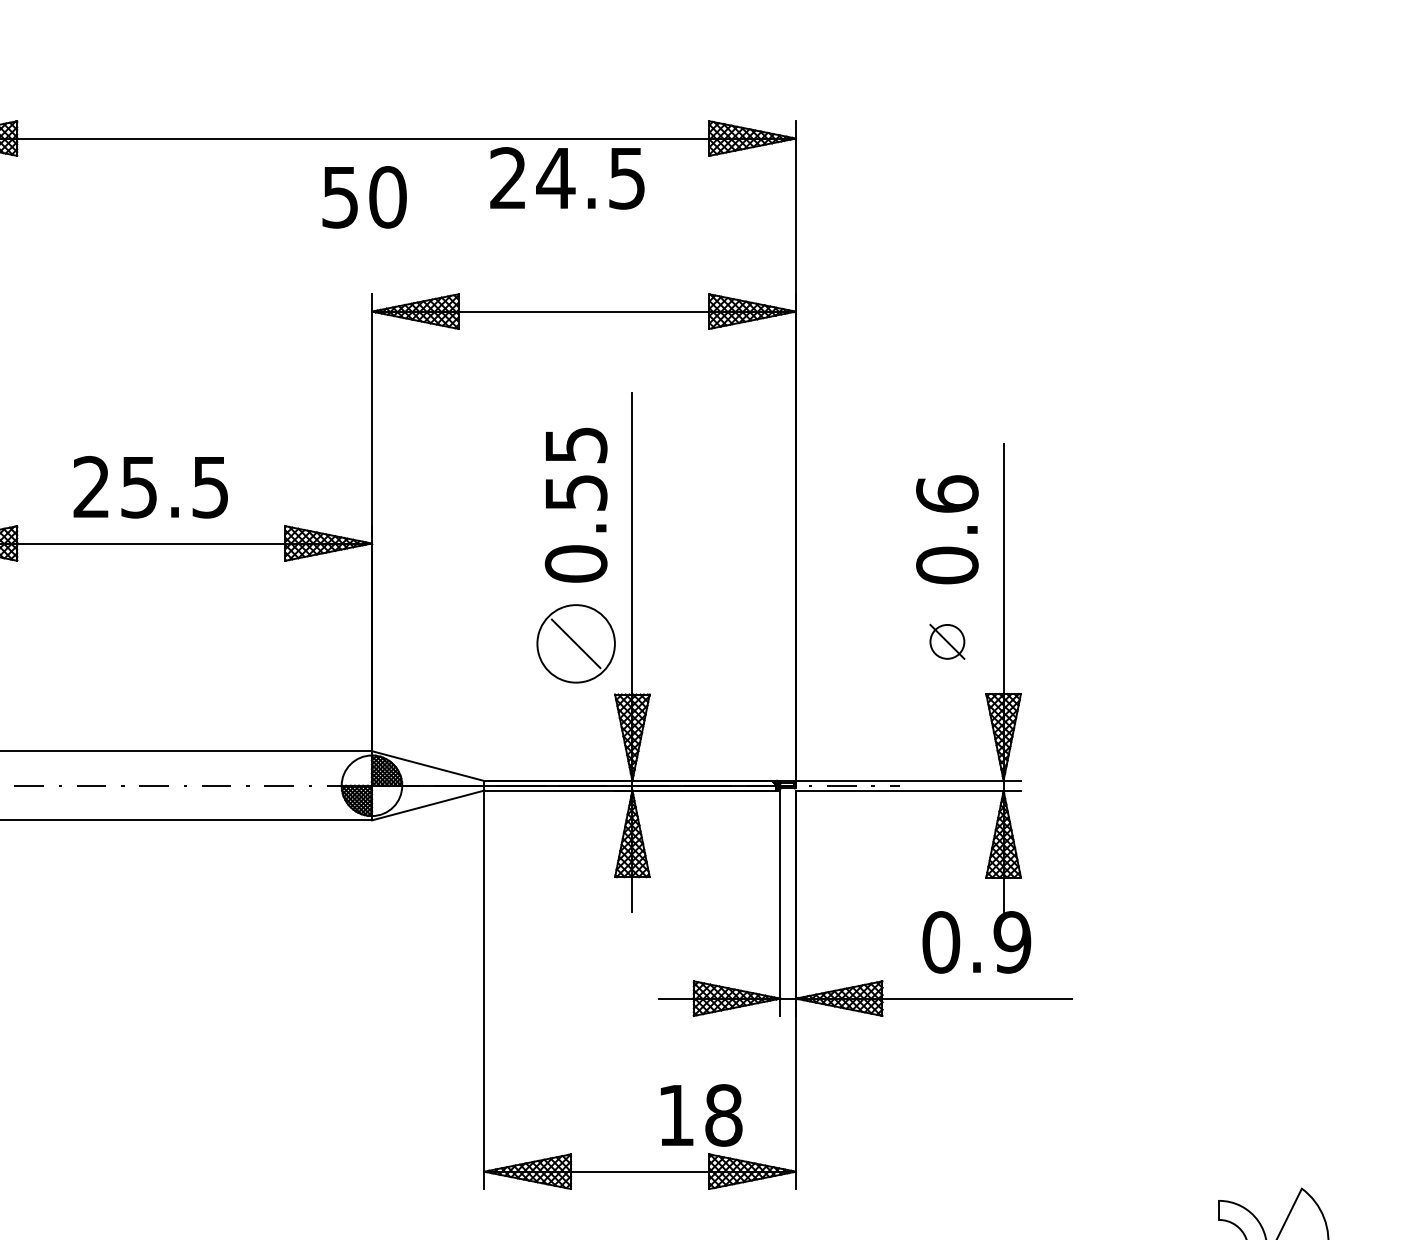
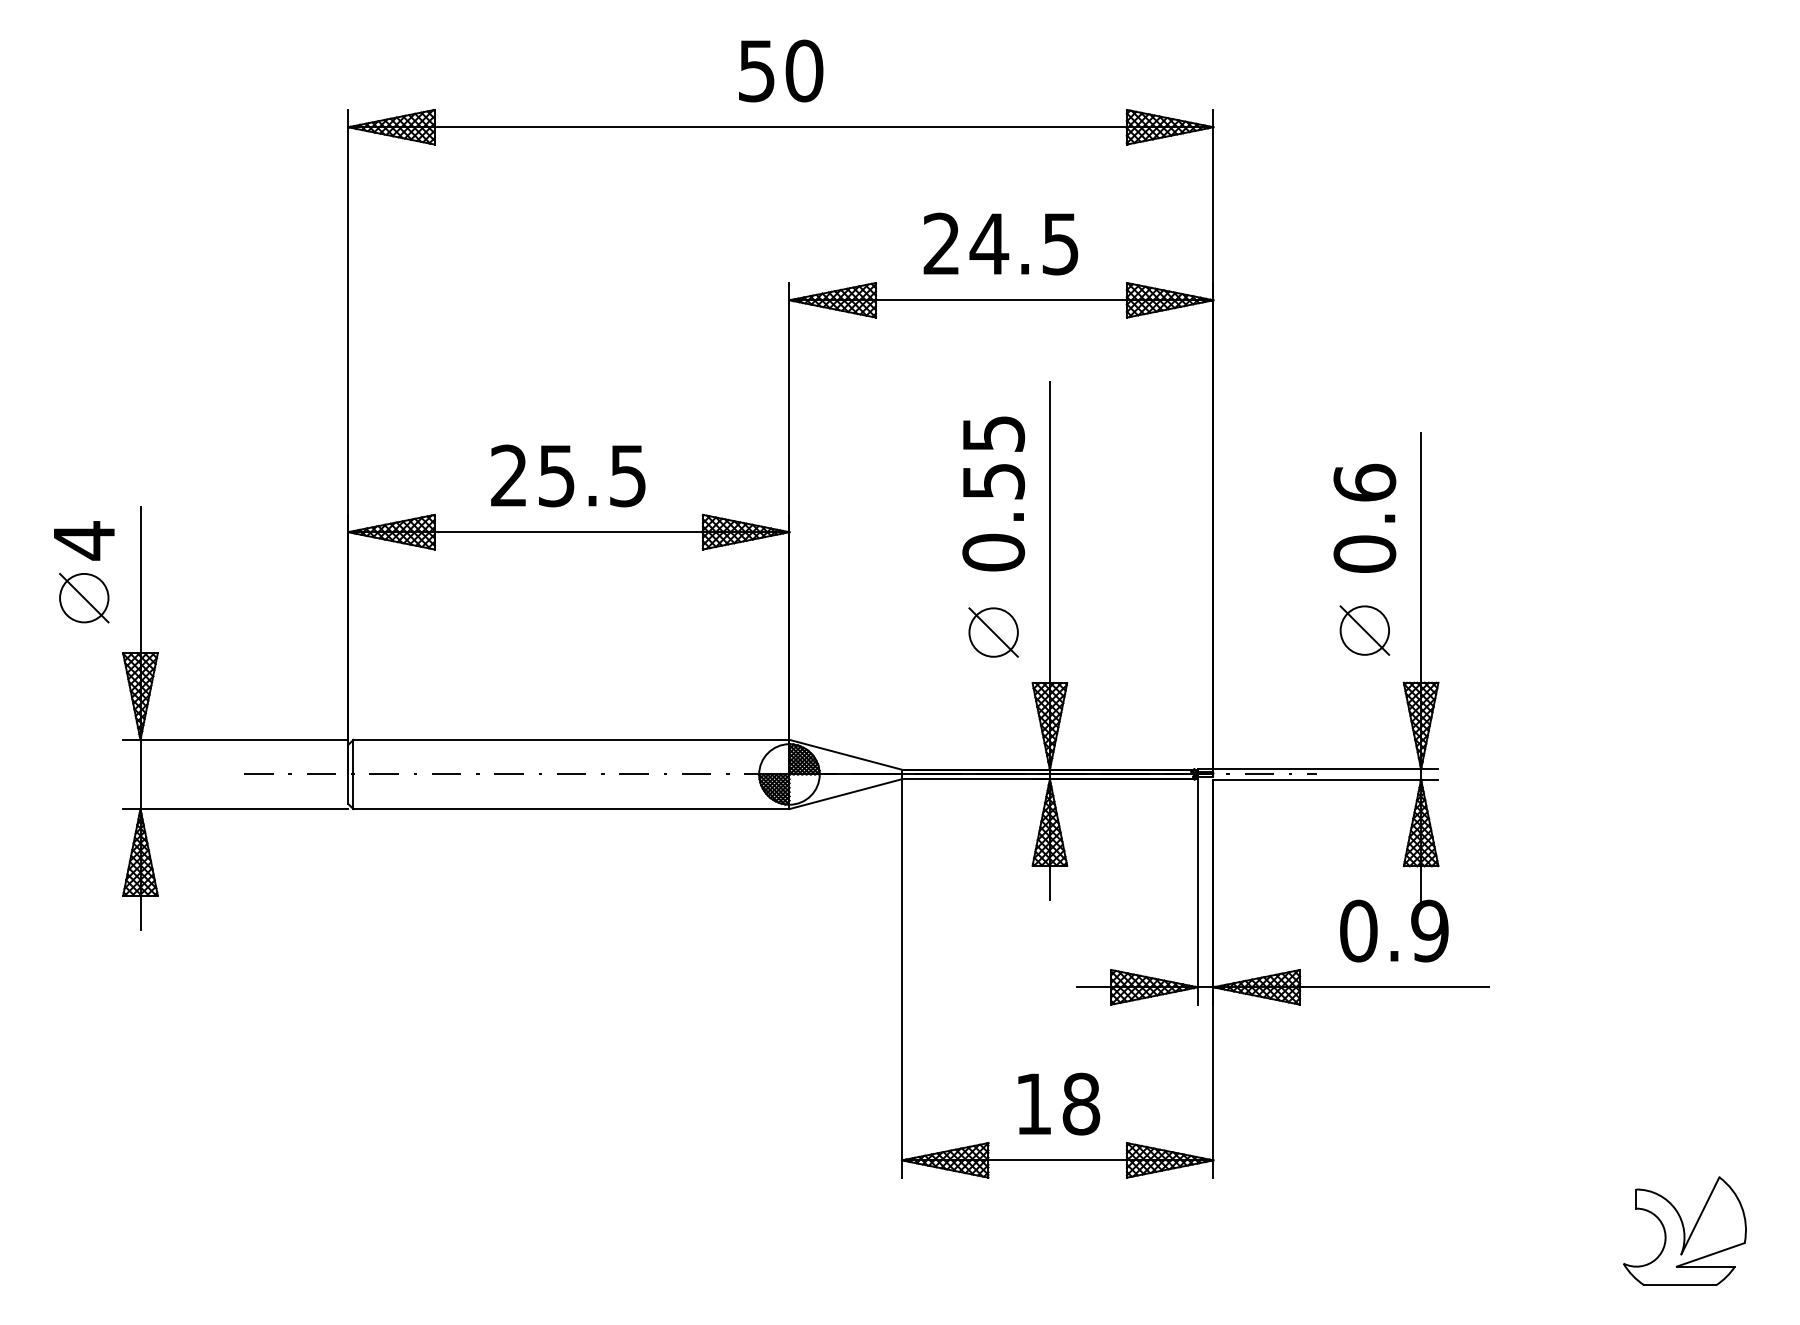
text: (567, 177) -> (1000, 243), moved
text: (365, 196) -> (781, 70), moved
part: (947, 641) -> (1364, 630), size x1.43
circle: (576, 643) -> (993, 632), size x0.62
text: (702, 1114) -> (1059, 1103), moved

